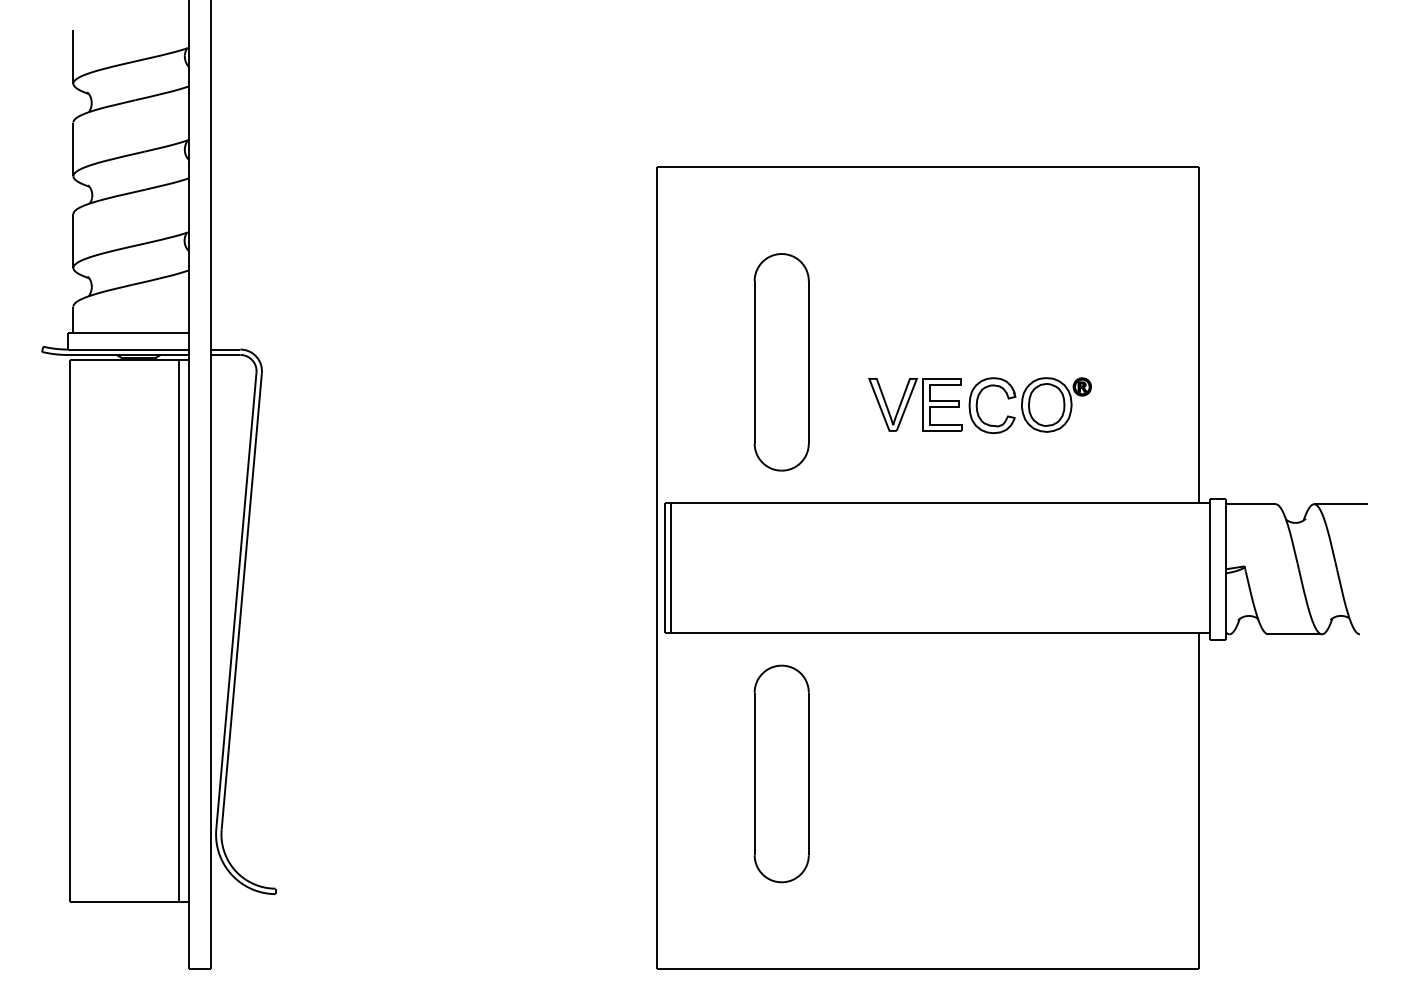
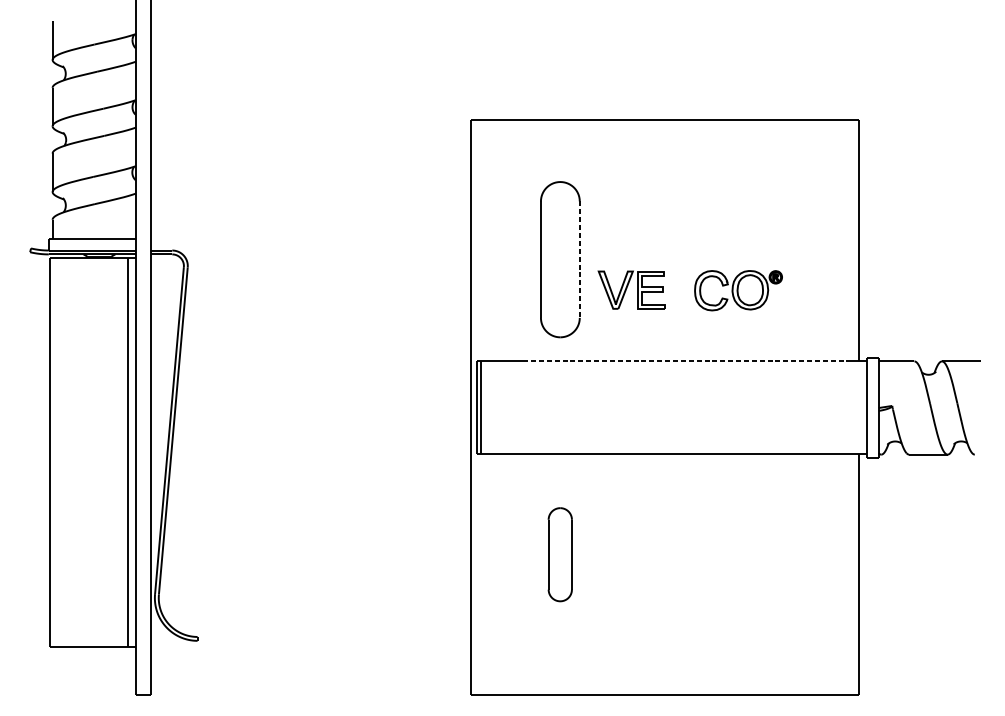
line: (808, 362) -> (579, 259), solid -> dashed
part: (909, 401) -> (627, 287), moved
line: (958, 503) -> (687, 360), solid -> dashed
part: (781, 773) -> (560, 554), size x0.6

